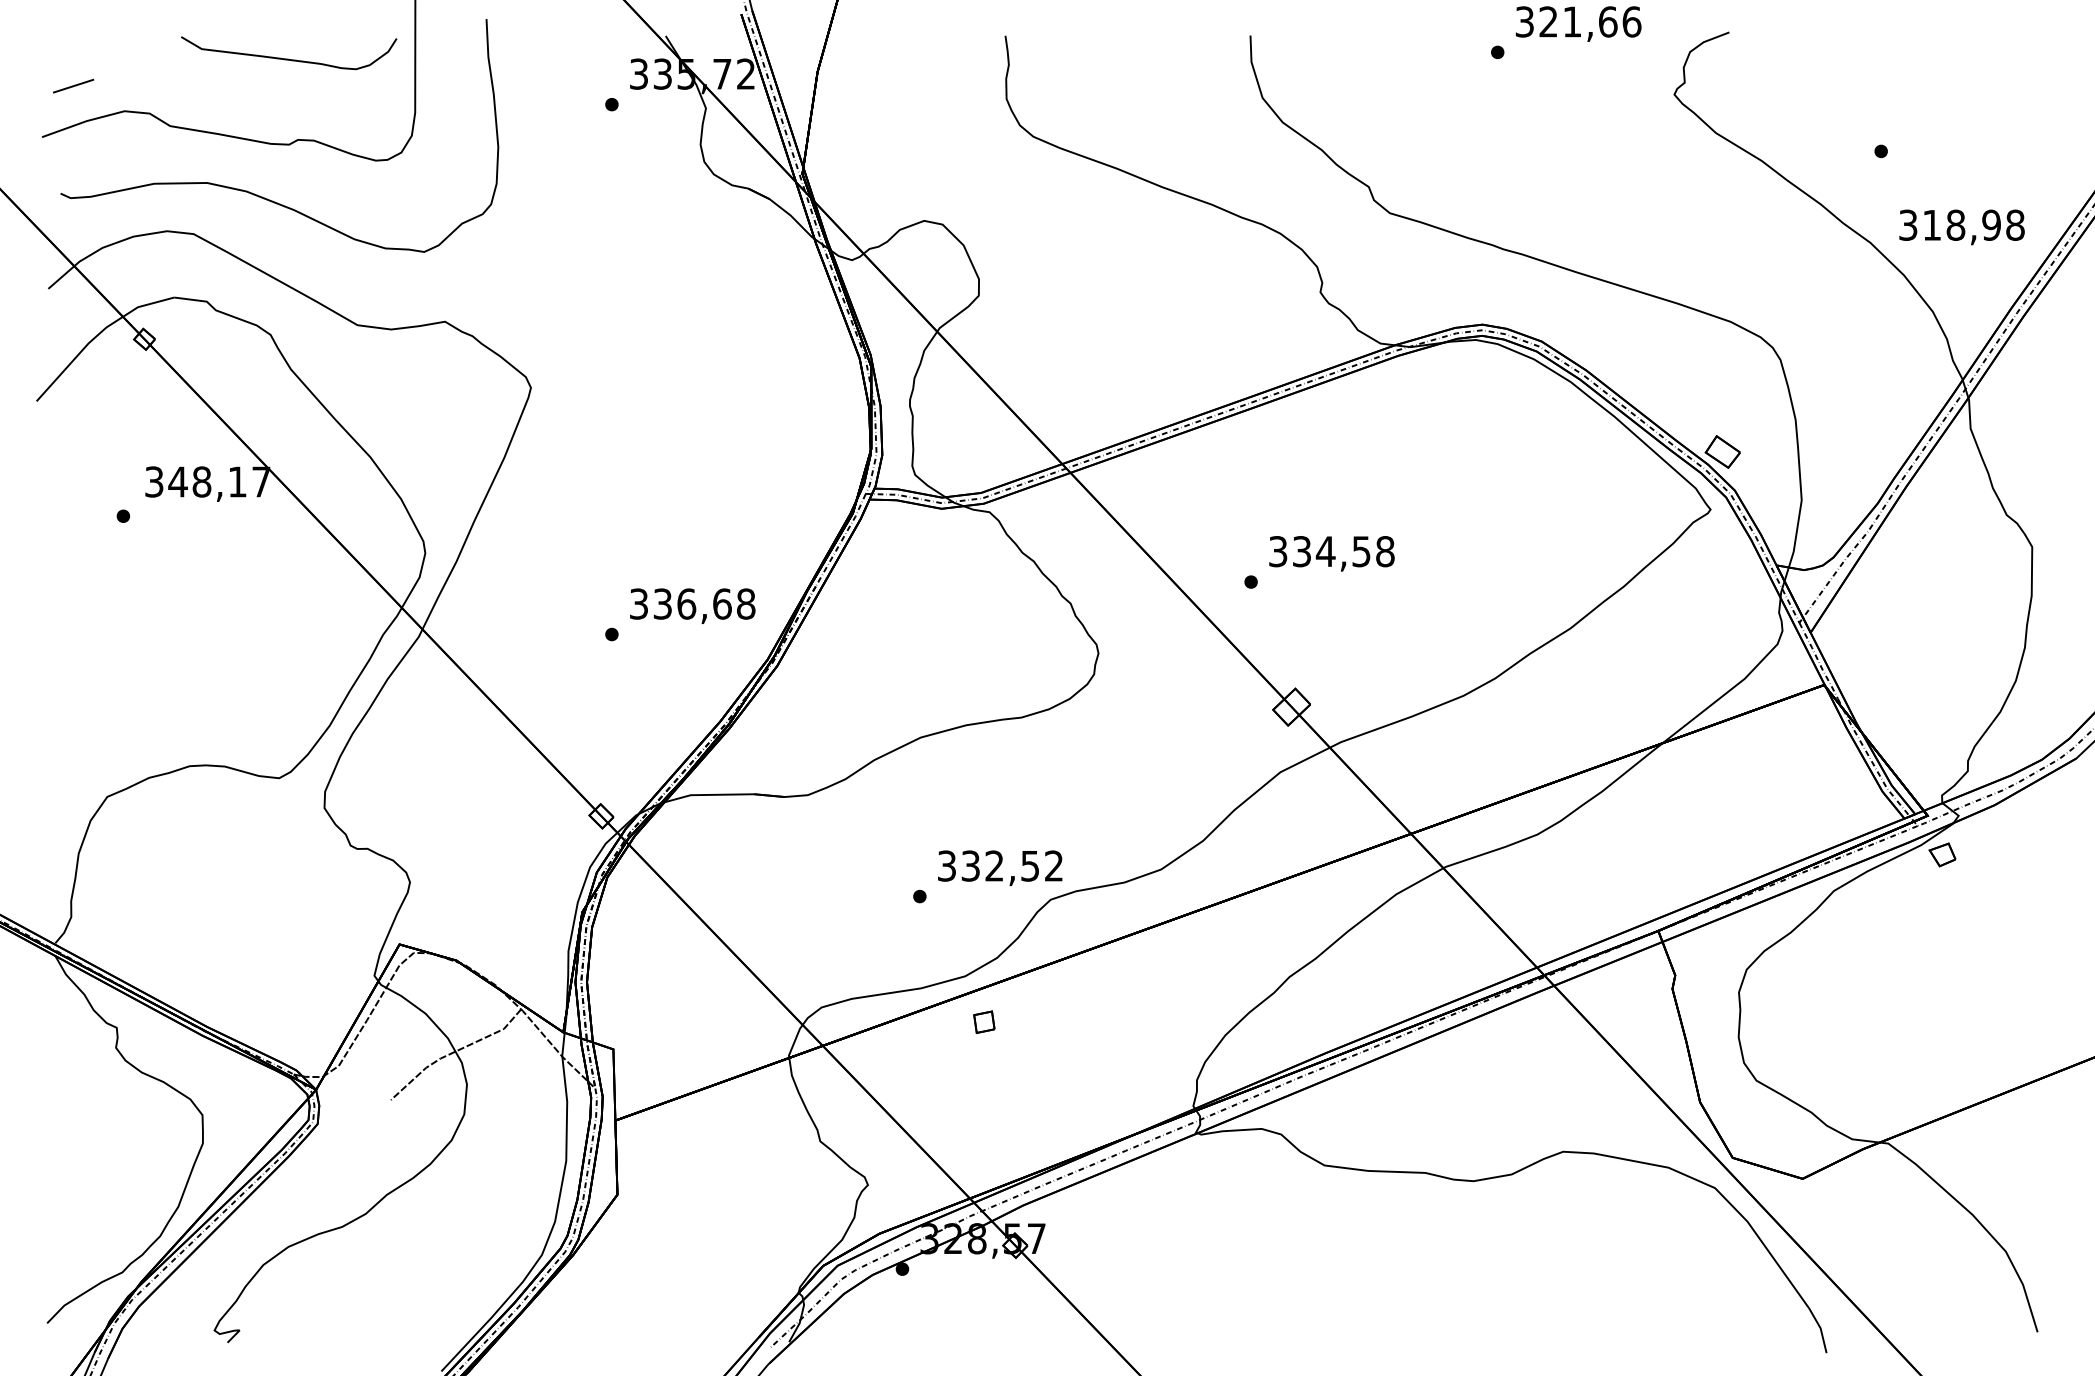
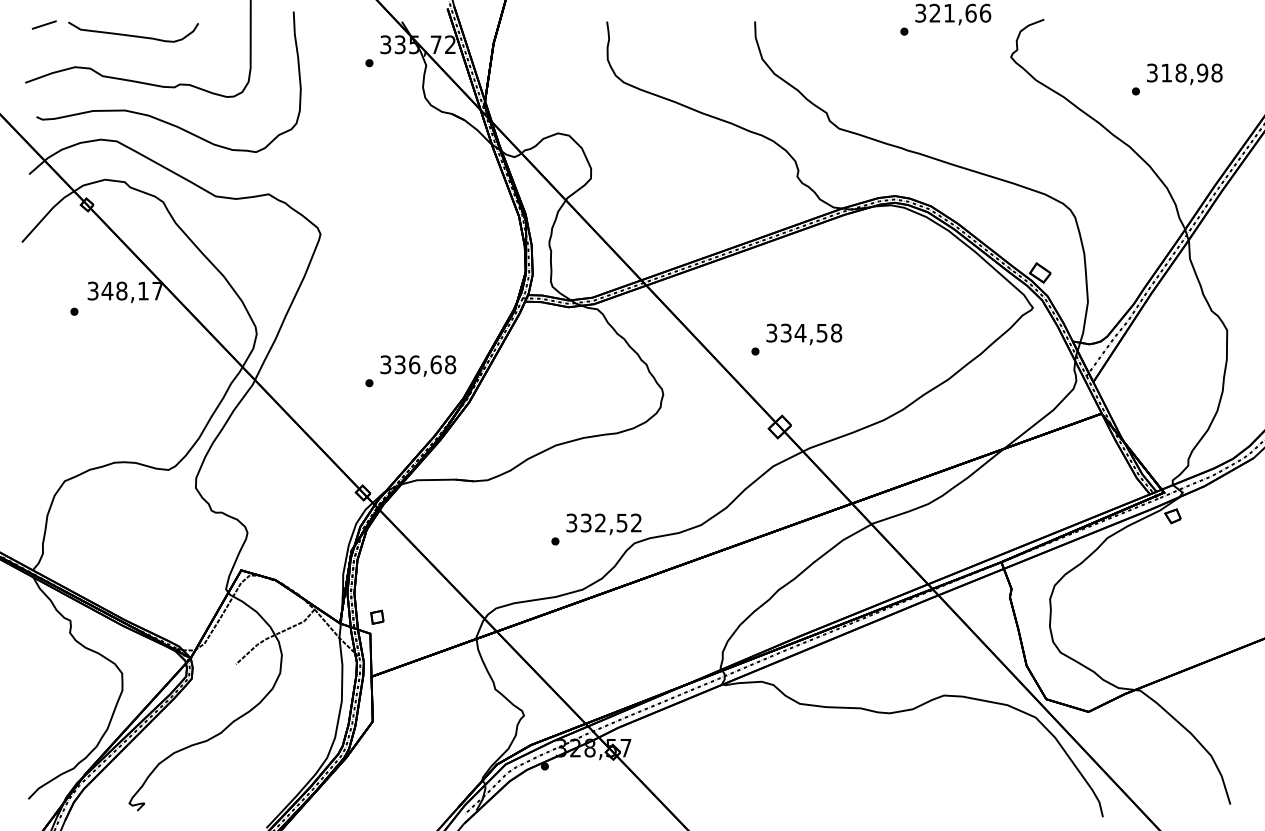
curve: (289, 58) -> (133, 35), moved
line: (72, 85) -> (43, 24), moved
text: (1961, 227) -> (1184, 74), moved
part: (984, 1020) -> (377, 616), moved

